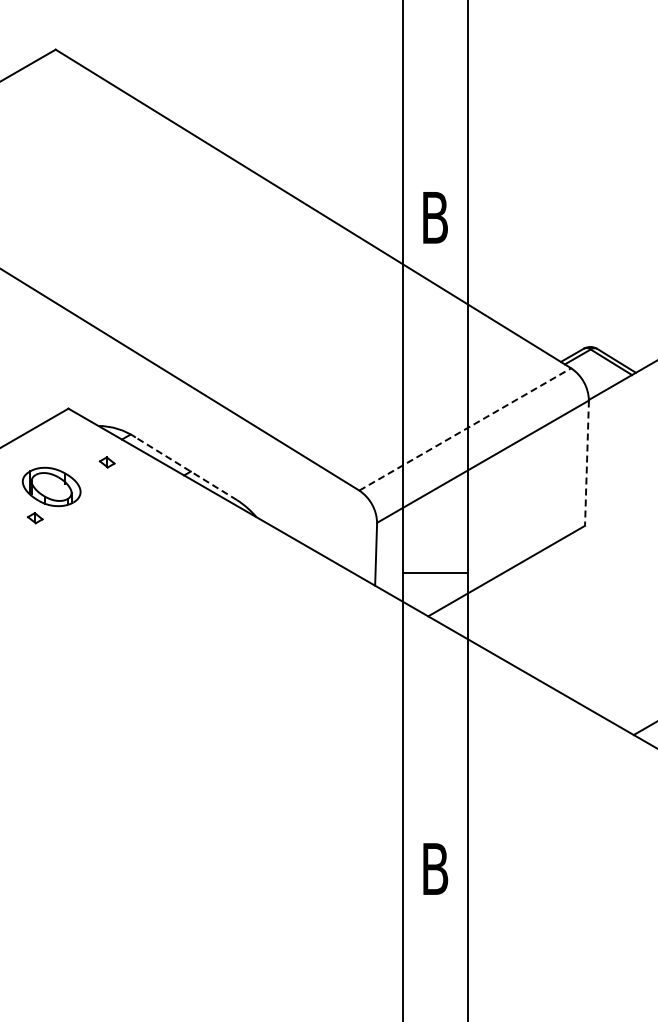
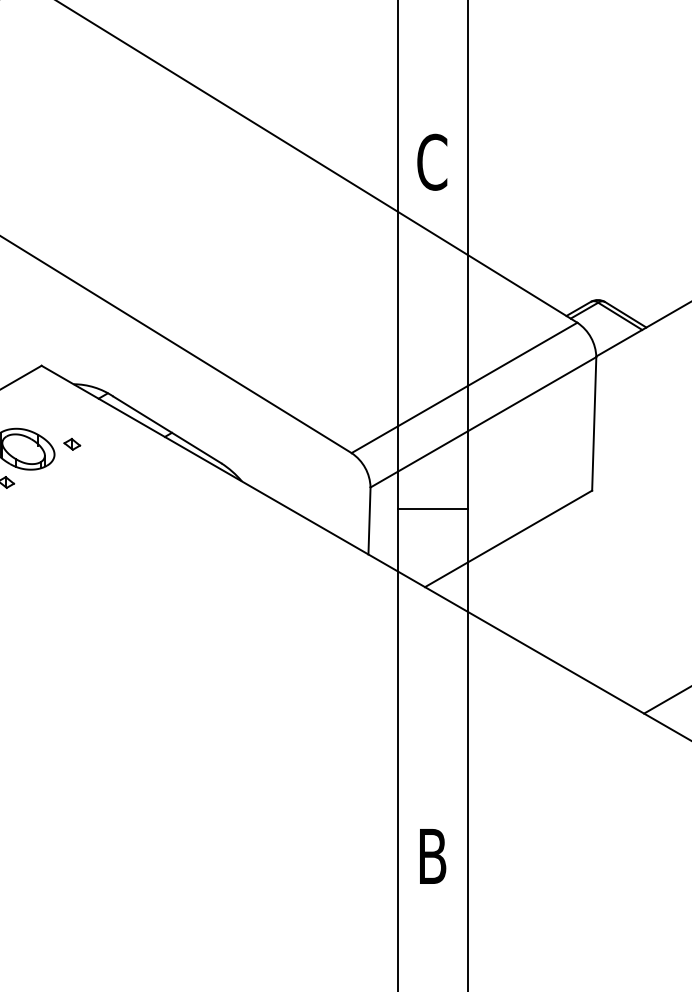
text: (435, 217) -> (432, 162), B -> C
line: (465, 429) -> (464, 387), dashed -> solid
part: (106, 462) -> (71, 444), moved
line: (586, 463) -> (593, 424), dashed -> solid
line: (186, 468) -> (167, 429), dashed -> solid
line: (435, 573) -> (432, 509), moved

